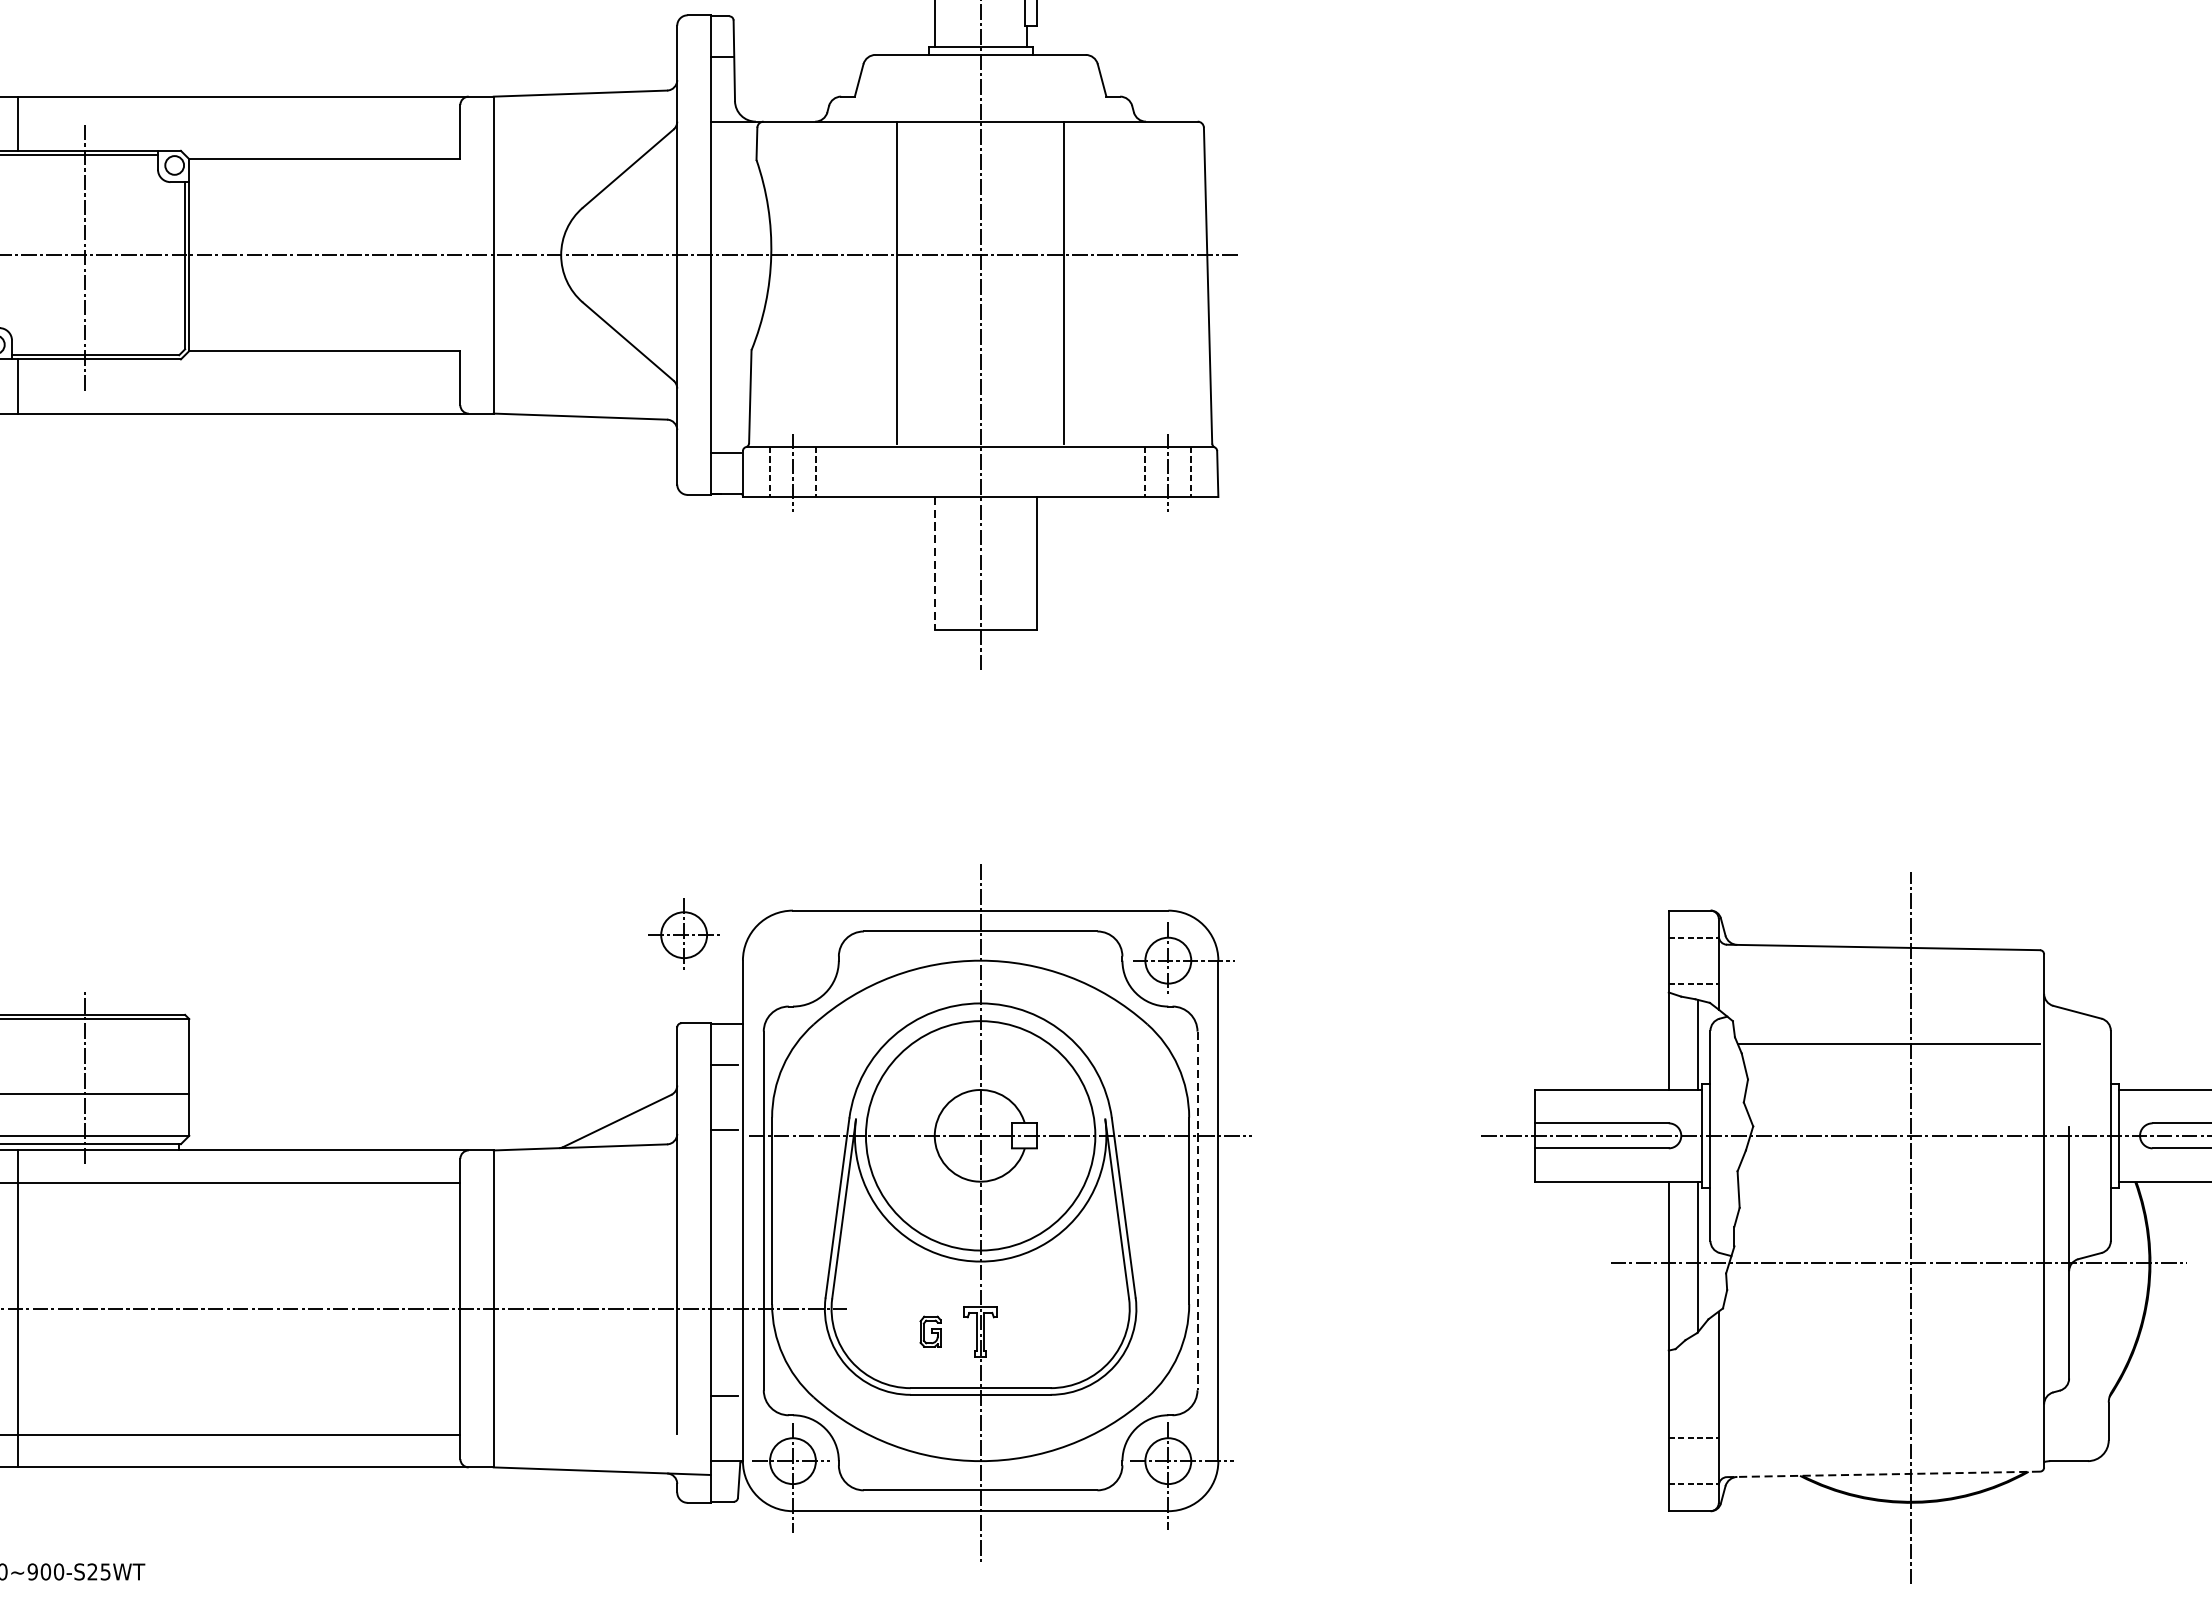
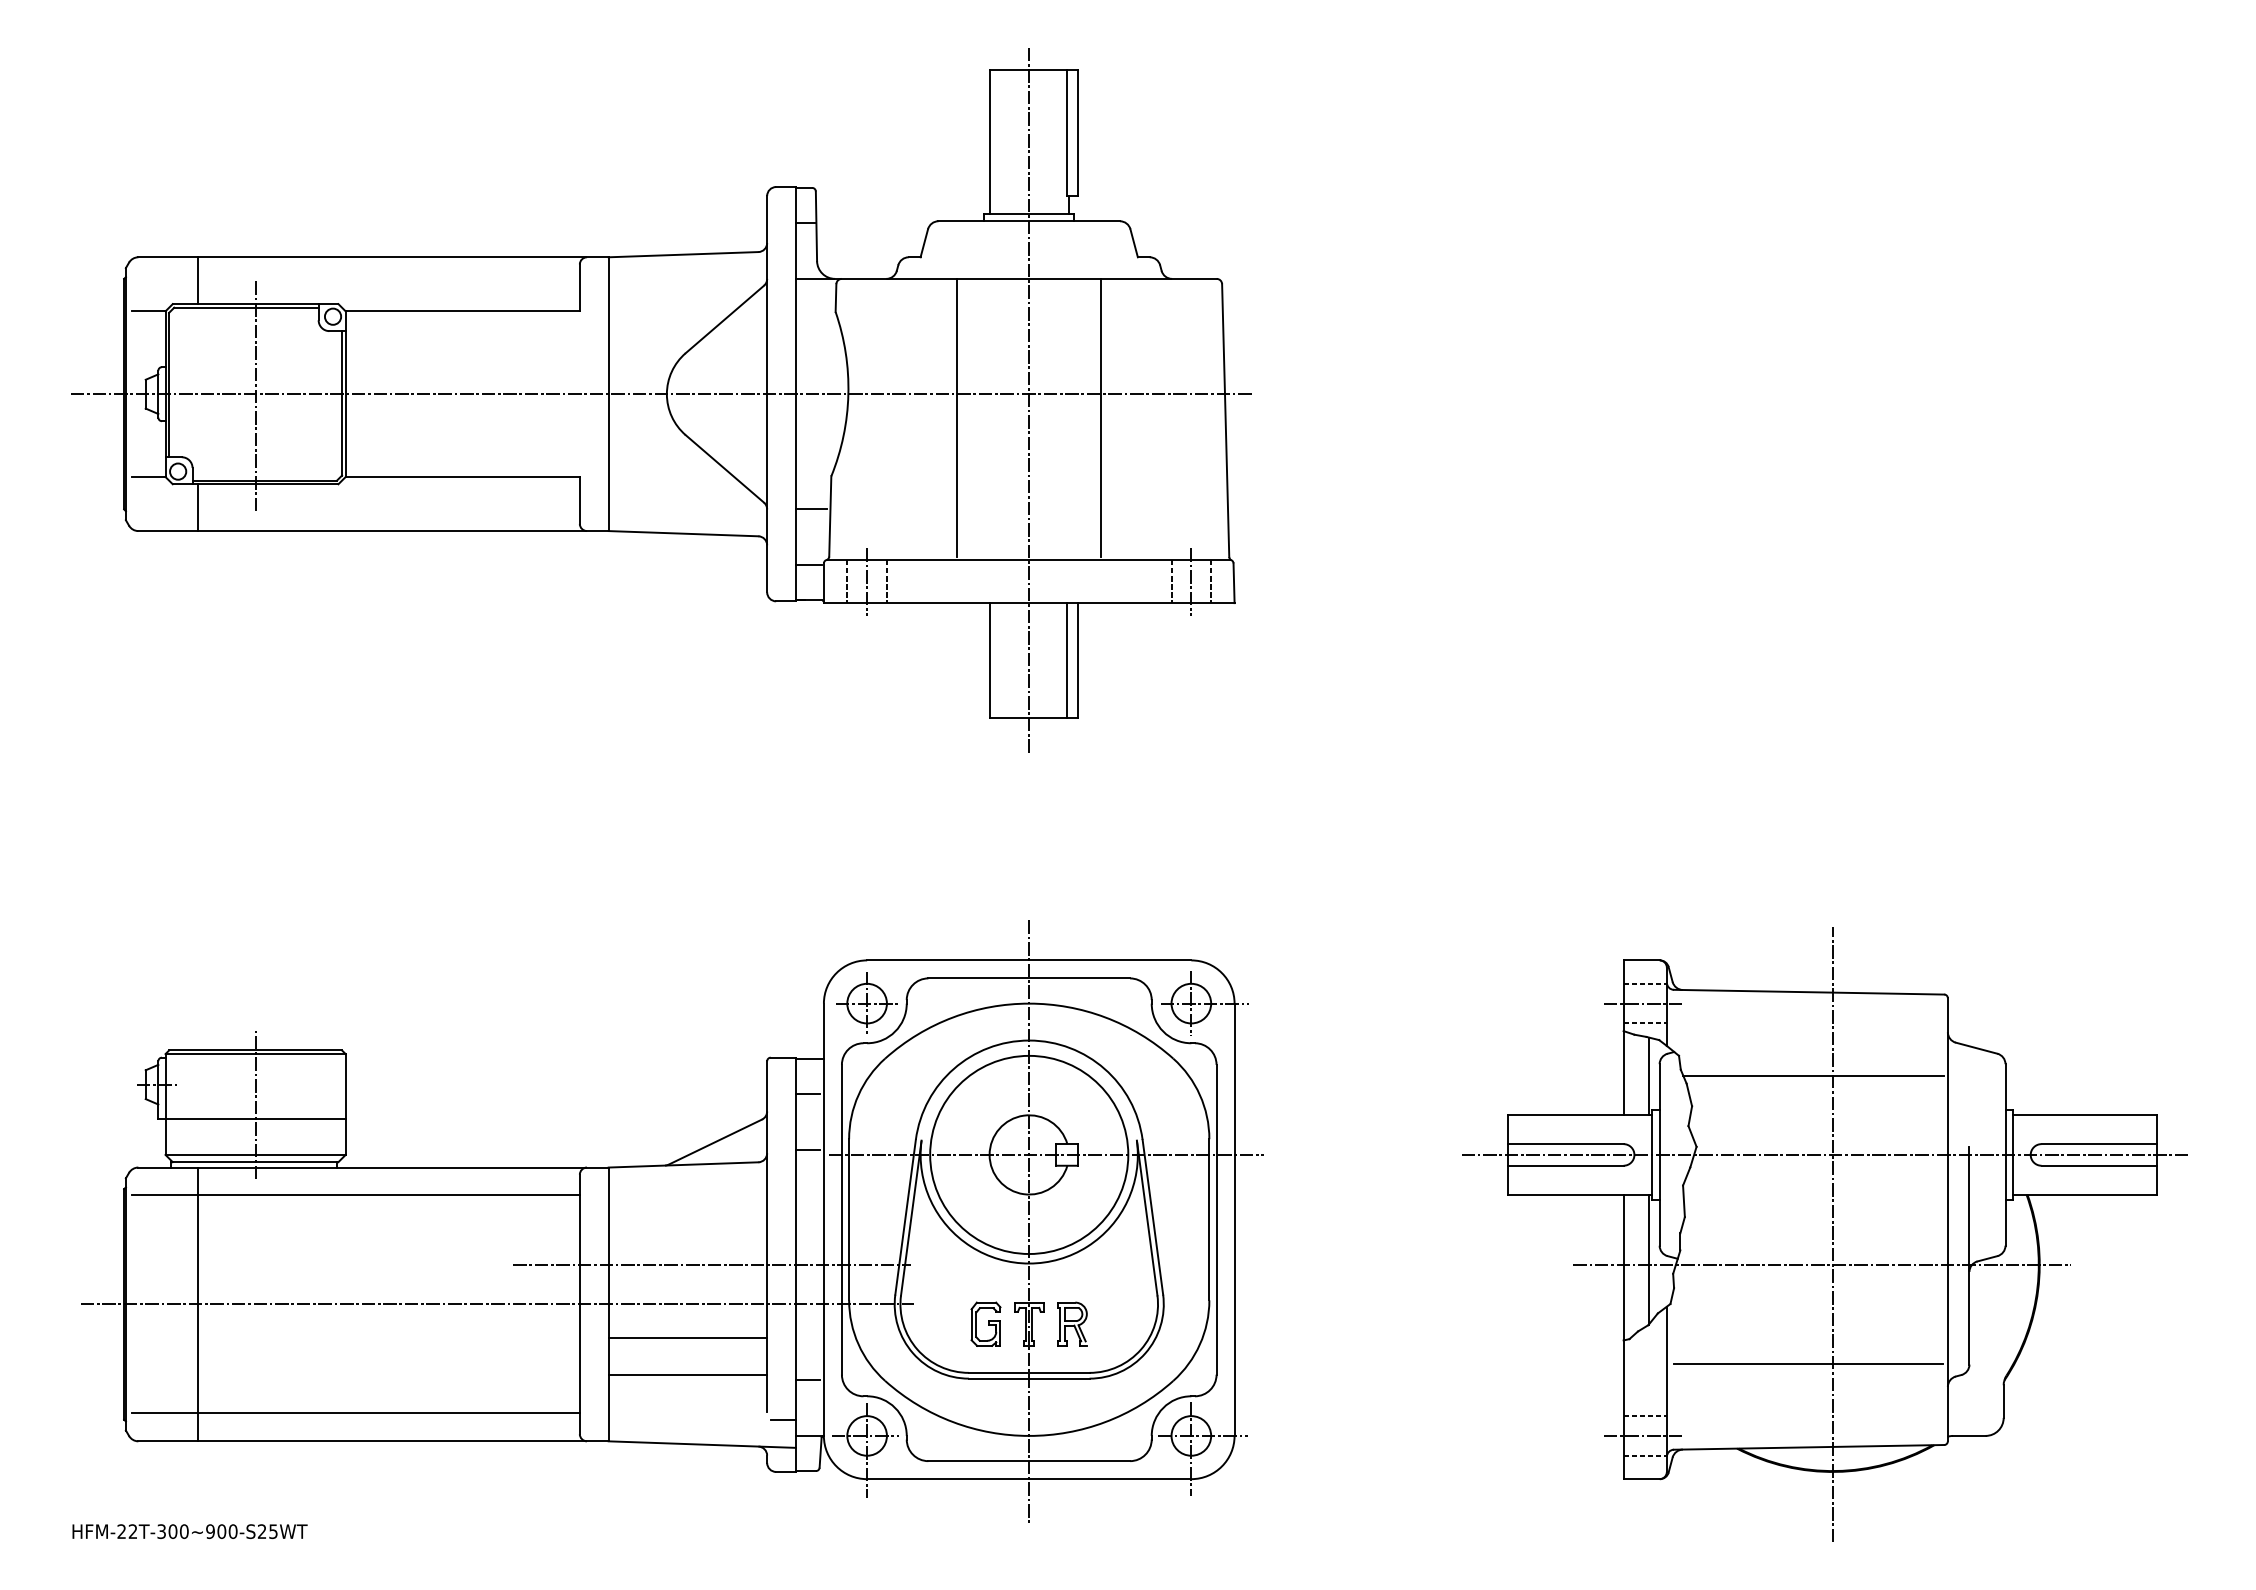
line: (728, 388) -> (811, 509), added
line: (934, 563) -> (989, 660), dashed -> solid
line: (1024, 563) -> (1067, 660), added
part: (683, 933) -> (866, 1002), moved
line: (1692, 960) -> (1644, 1003), added
line: (1197, 1210) -> (1216, 1219), dashed -> solid
line: (613, 1262) -> (712, 1264), added
part: (930, 1330) -> (985, 1323), size x1.67
part: (1030, 1330) -> (1072, 1323), added
line: (585, 1348) -> (687, 1338), added
line: (1881, 1377) -> (1807, 1363), added
line: (585, 1391) -> (687, 1375), added
line: (696, 1443) -> (783, 1420), added
line: (1692, 1460) -> (1644, 1435), added
line: (1882, 1474) -> (1808, 1447), dashed -> solid

